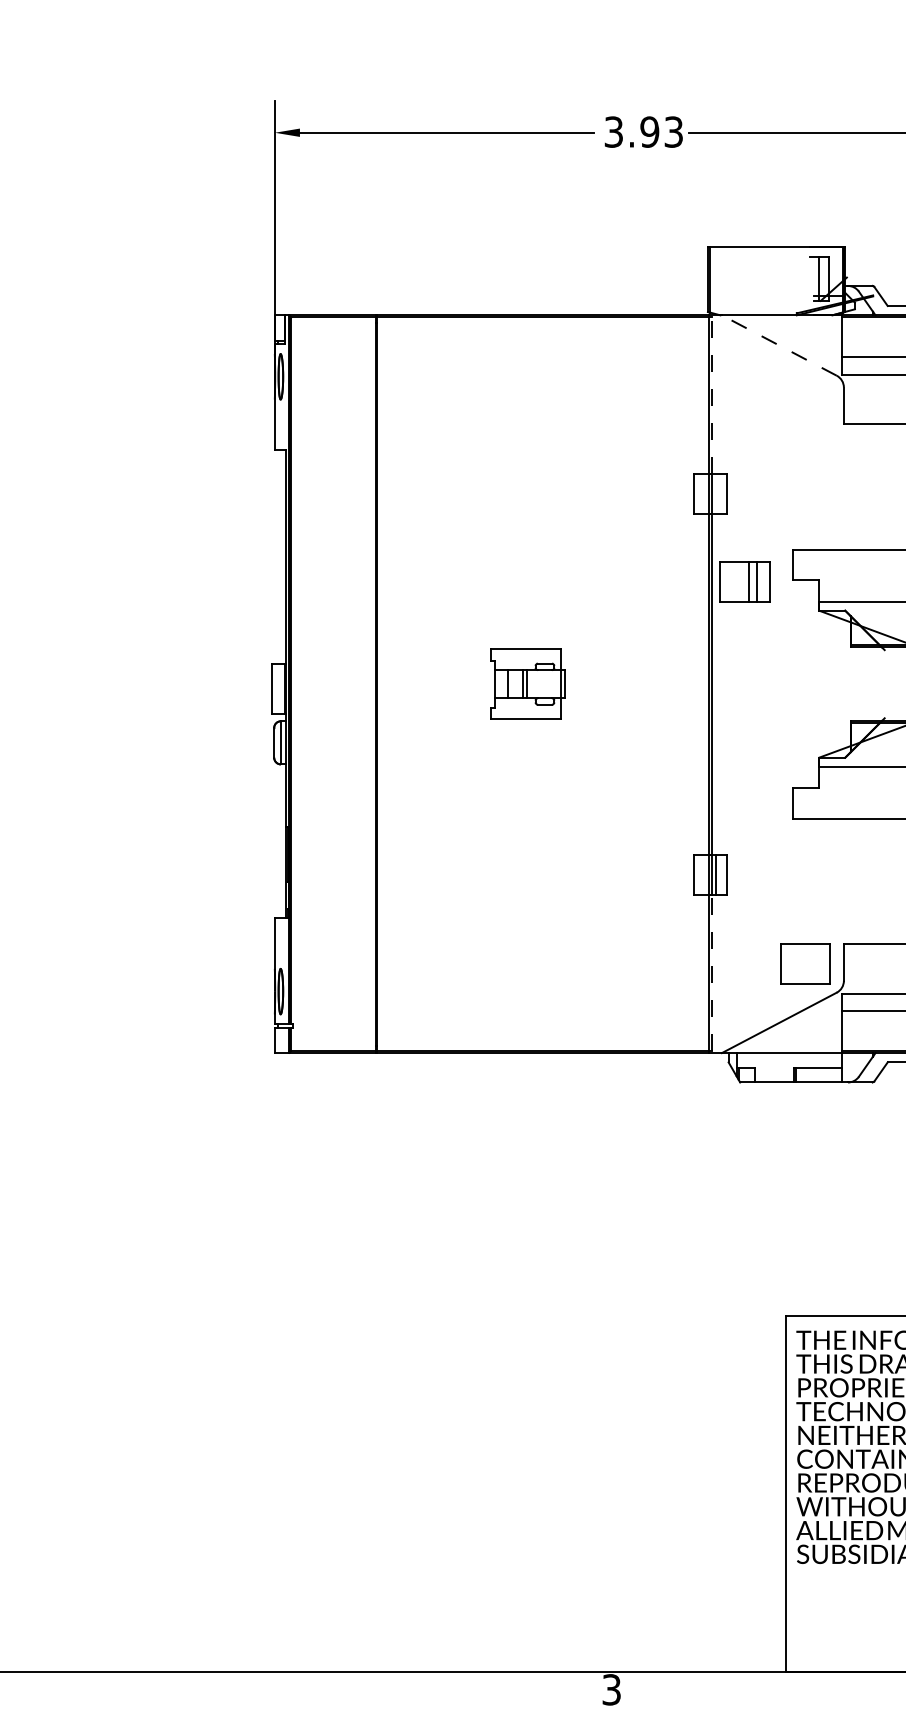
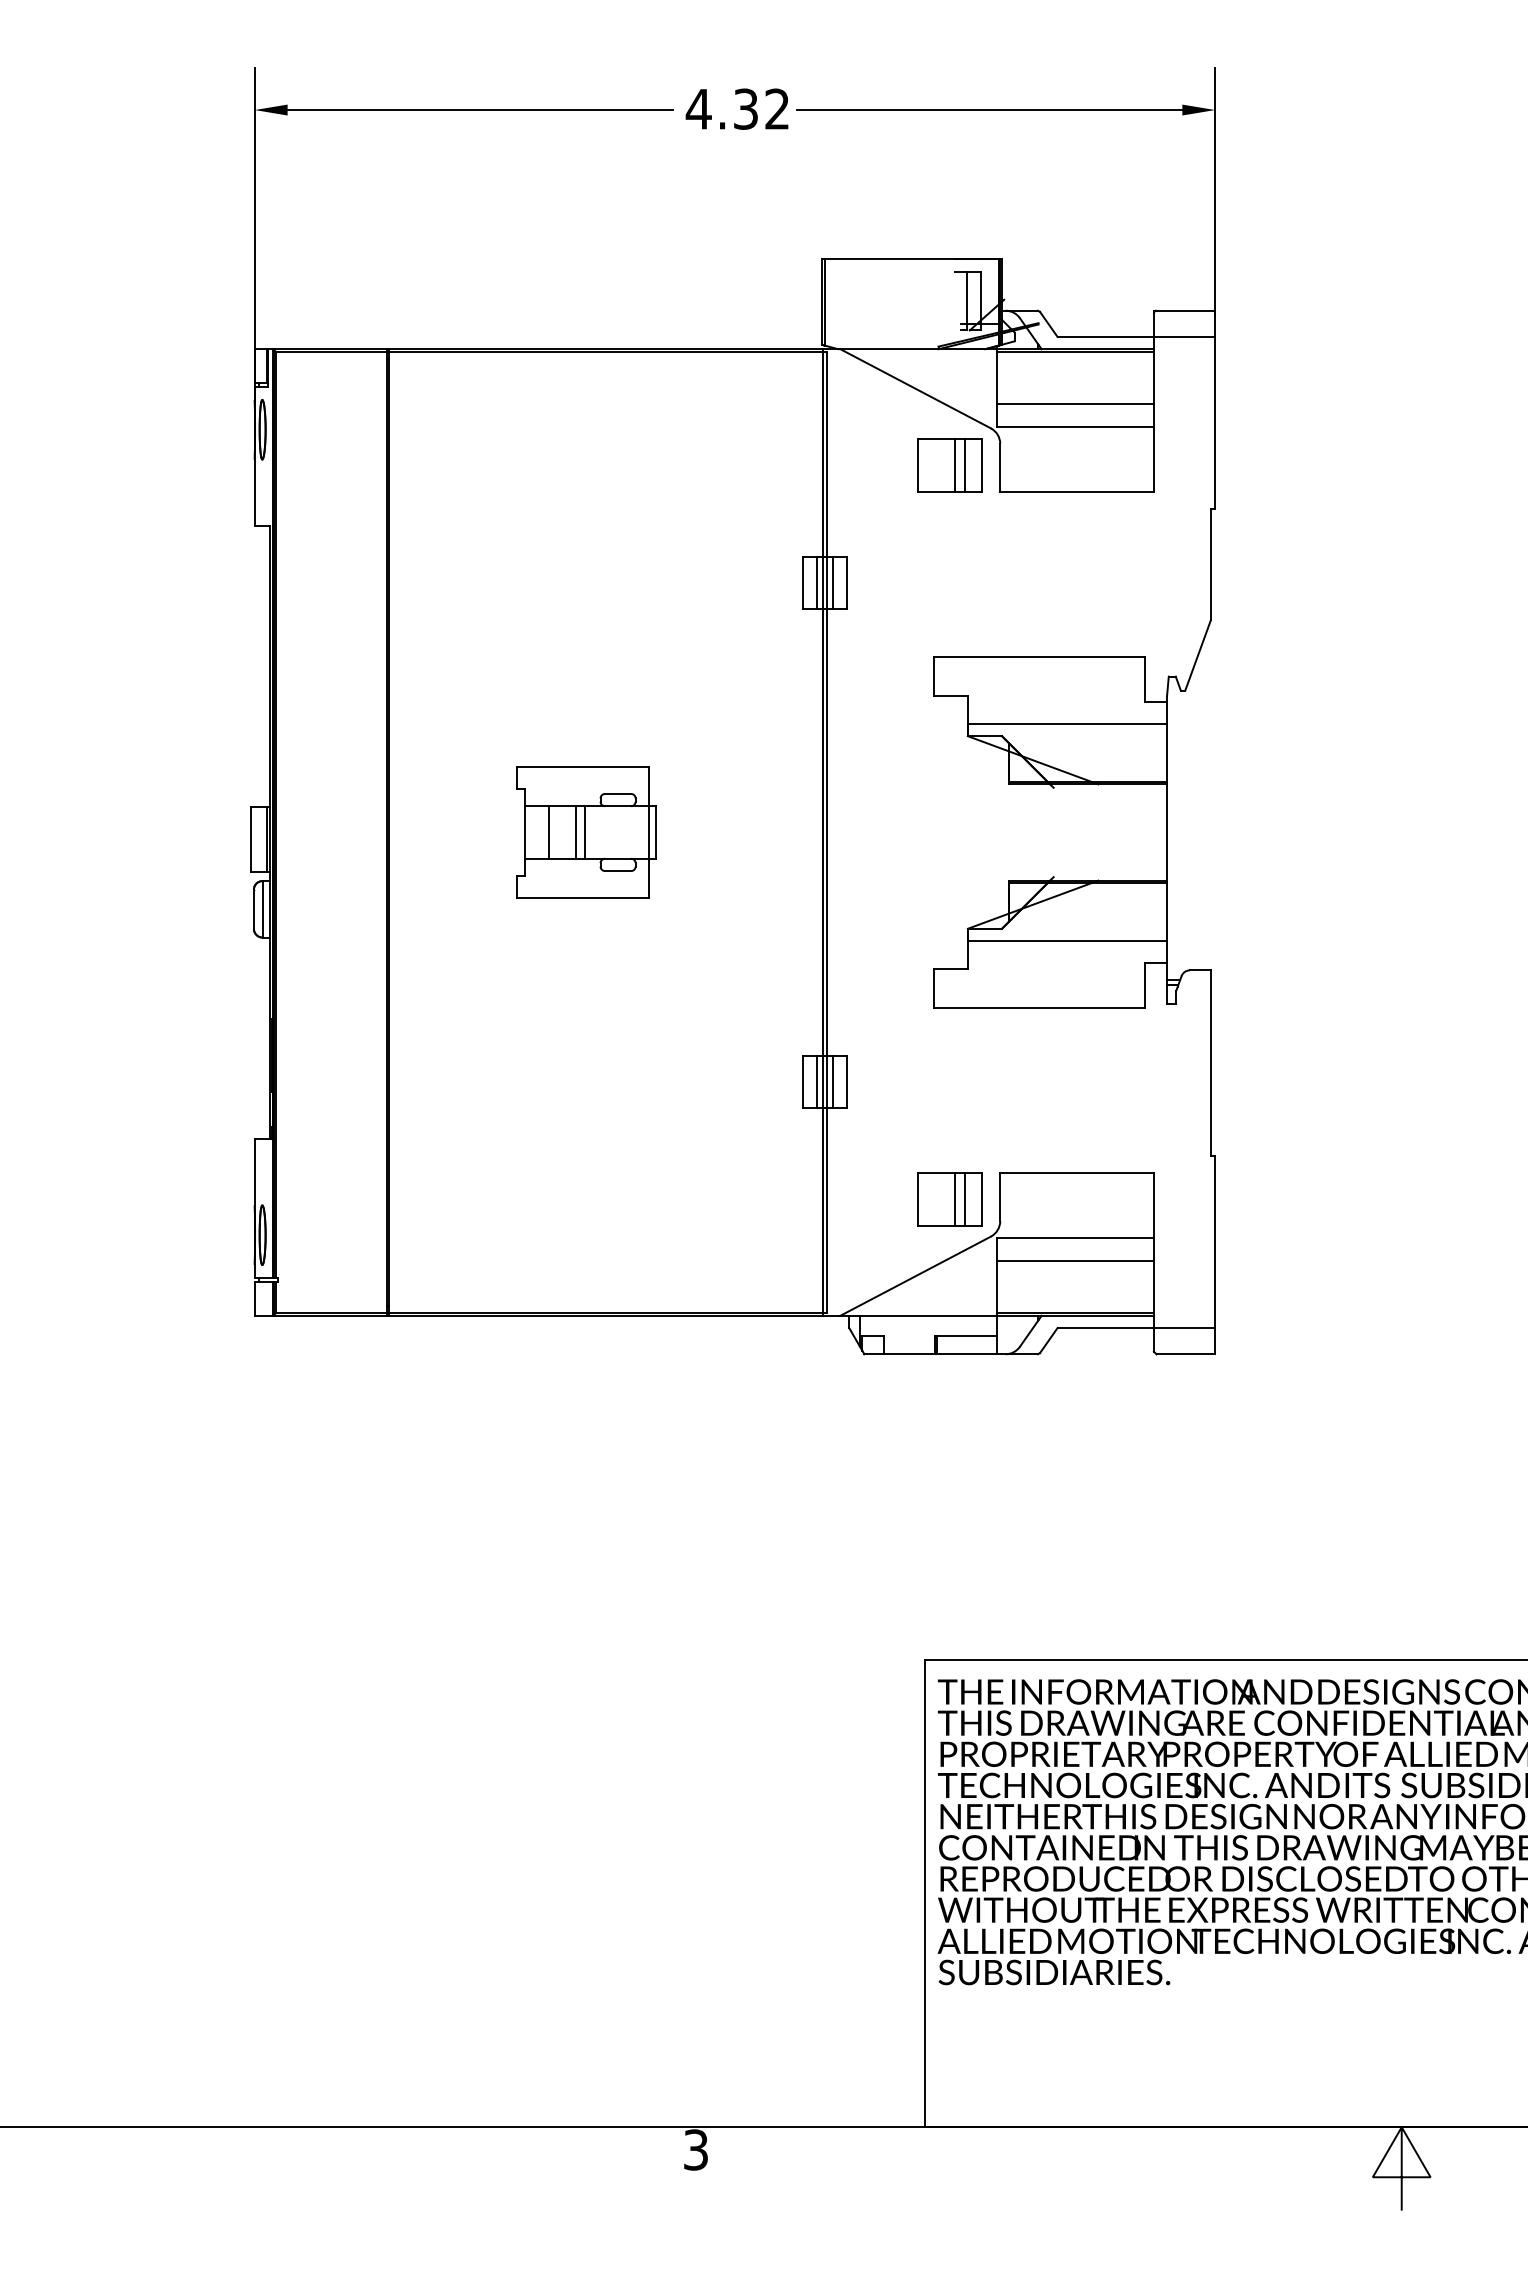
text: (643, 131) -> (737, 108), 3.93 -> 4.32
line: (779, 345) -> (915, 388), dashed -> solid
line: (712, 394) -> (827, 453), dashed -> solid
line: (704, 493) -> (817, 582), added
line: (716, 493) -> (833, 582), added
part: (744, 581) -> (949, 465), moved
part: (528, 684) -> (586, 832), size x1.43
line: (704, 874) -> (817, 1081), added
line: (808, 964) -> (954, 1199), added
line: (817, 964) -> (965, 1199), added
line: (712, 972) -> (827, 1210), dashed -> solid

